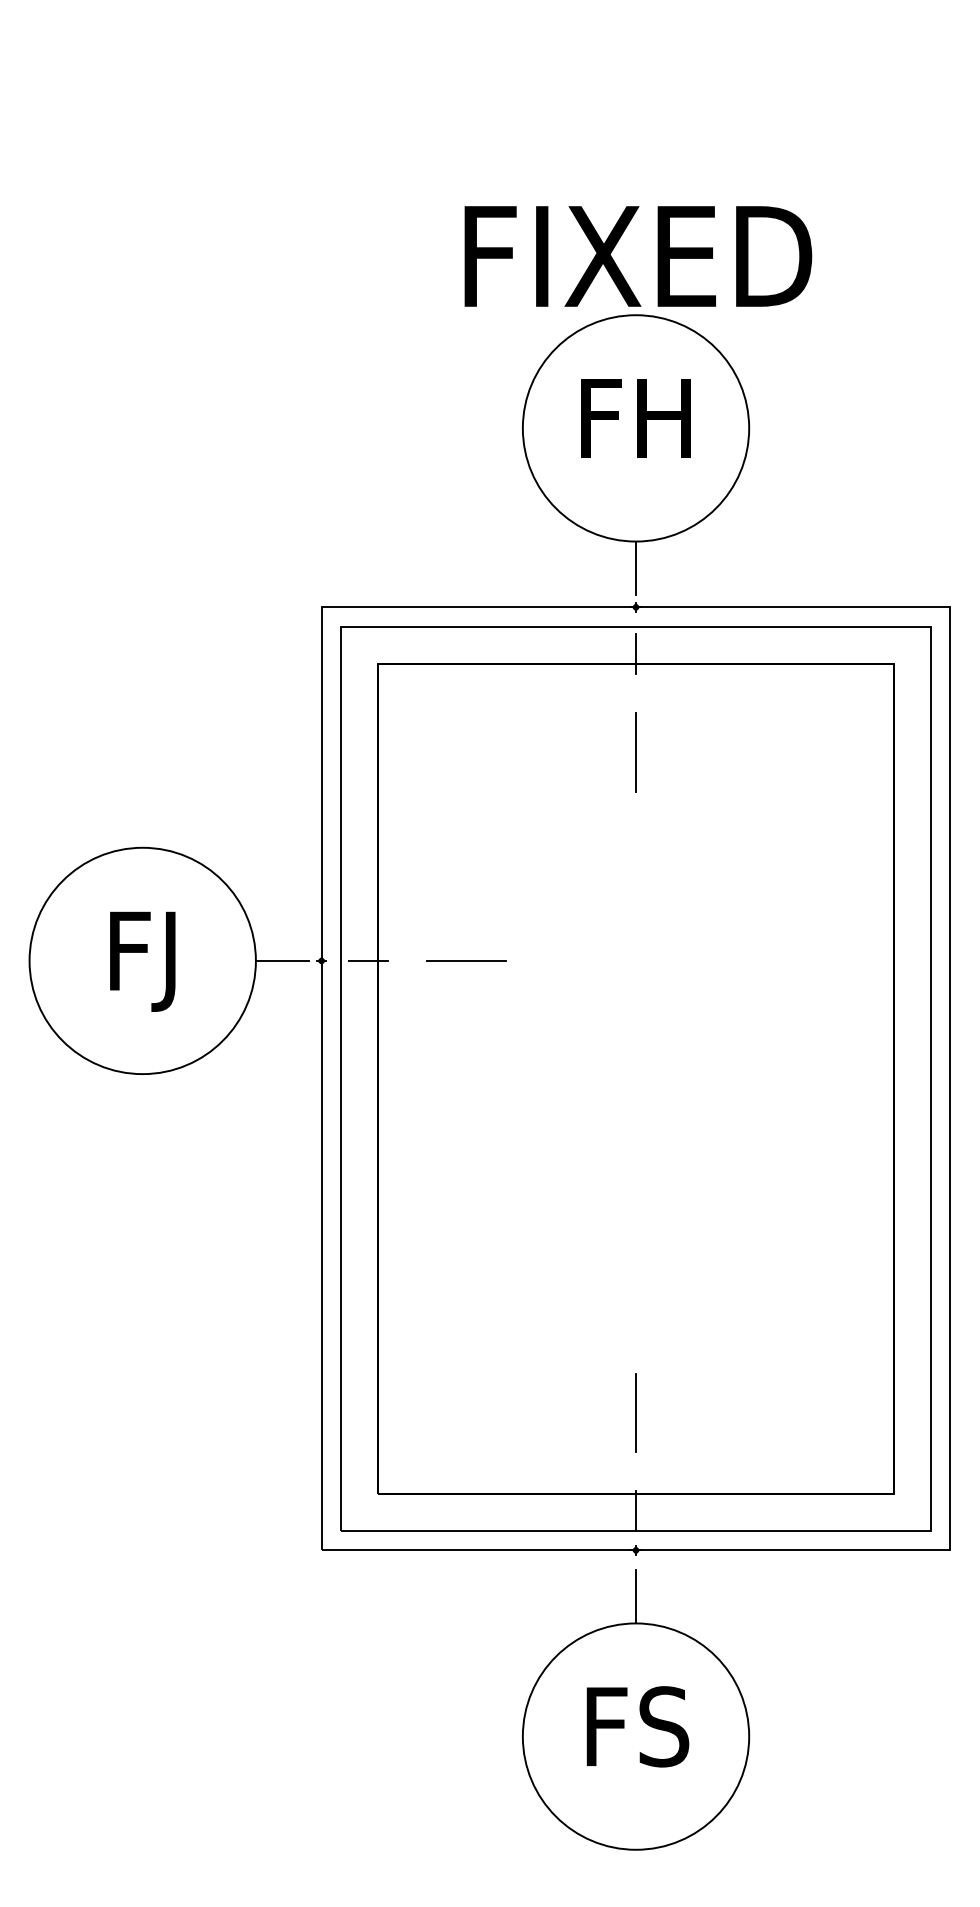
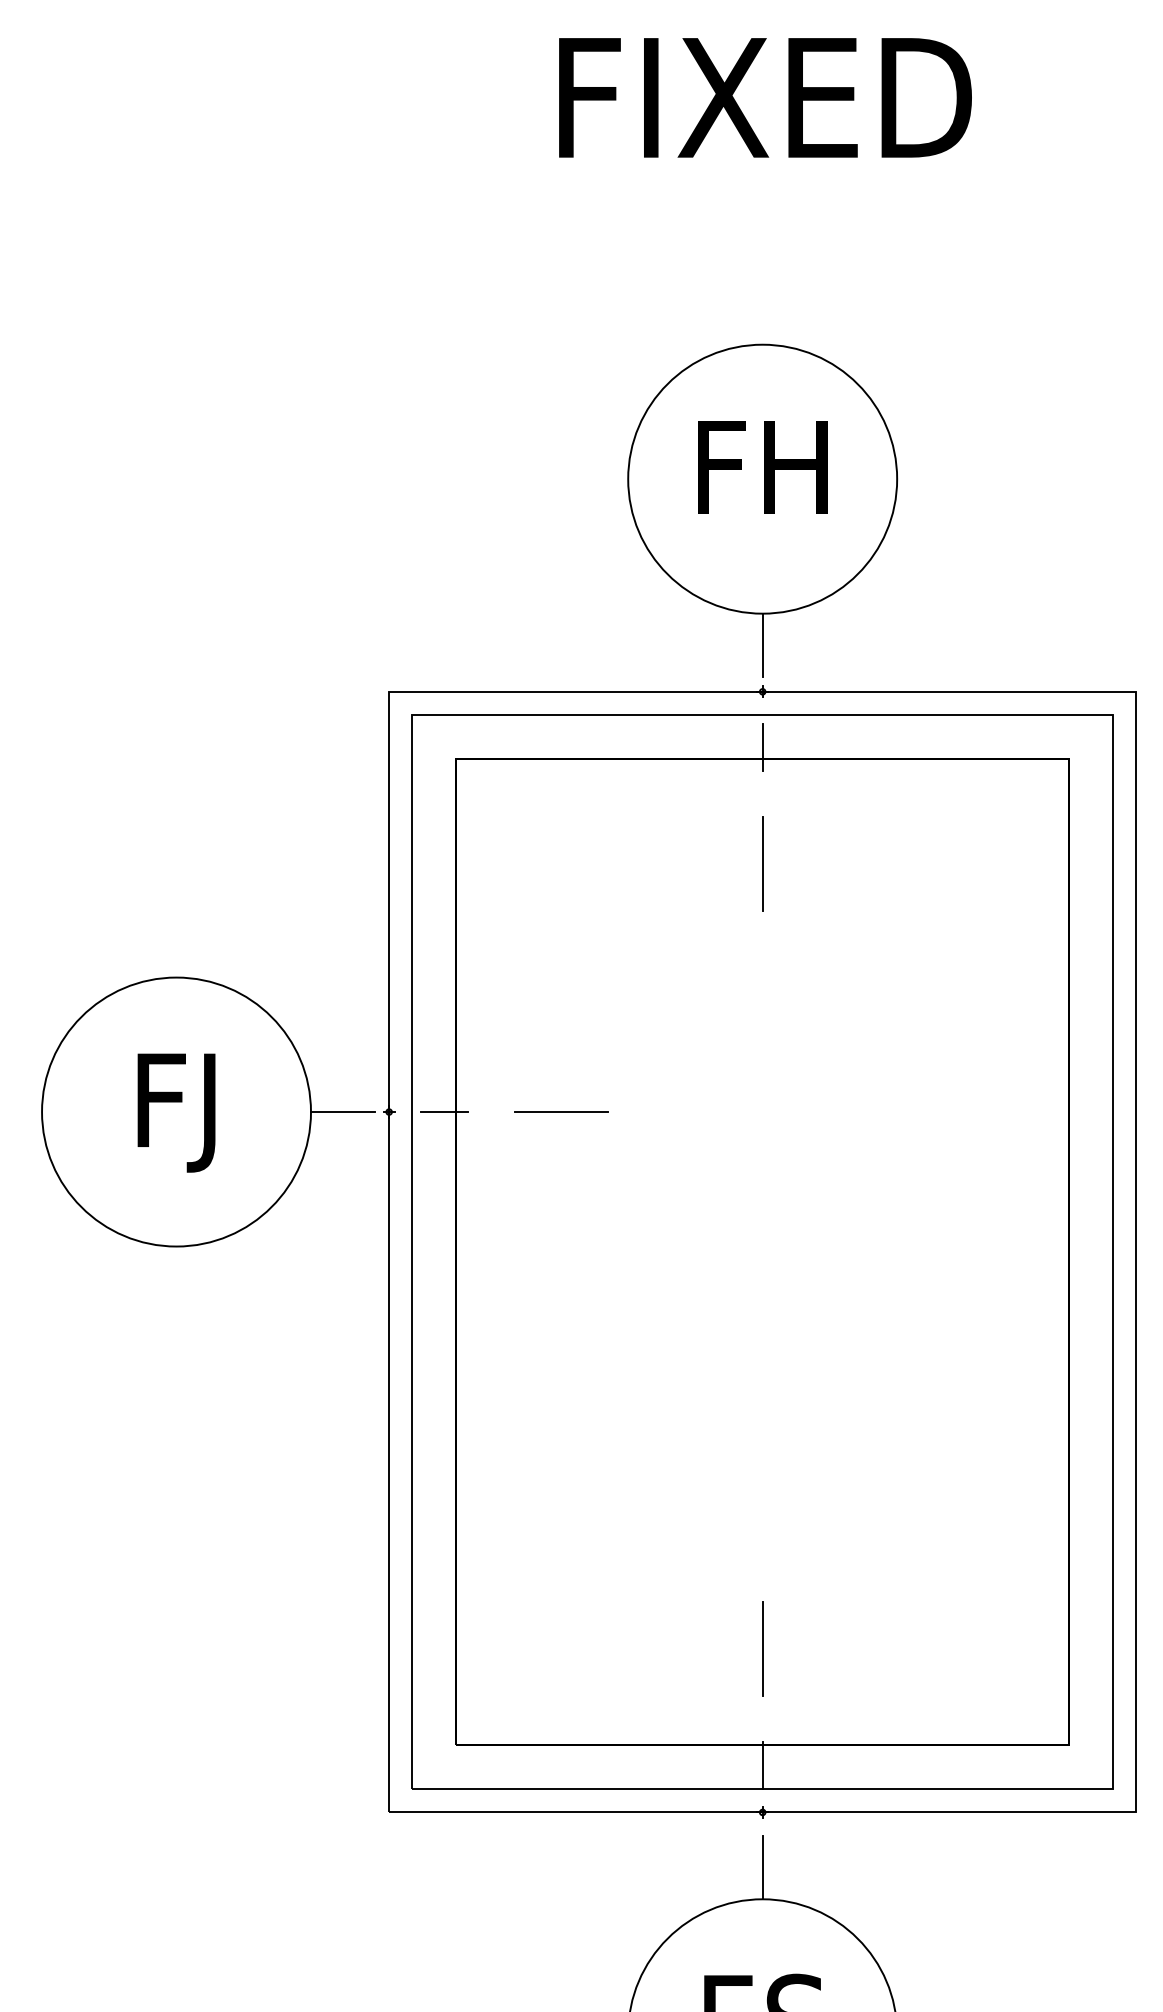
text: (638, 256) -> (765, 97), moved

